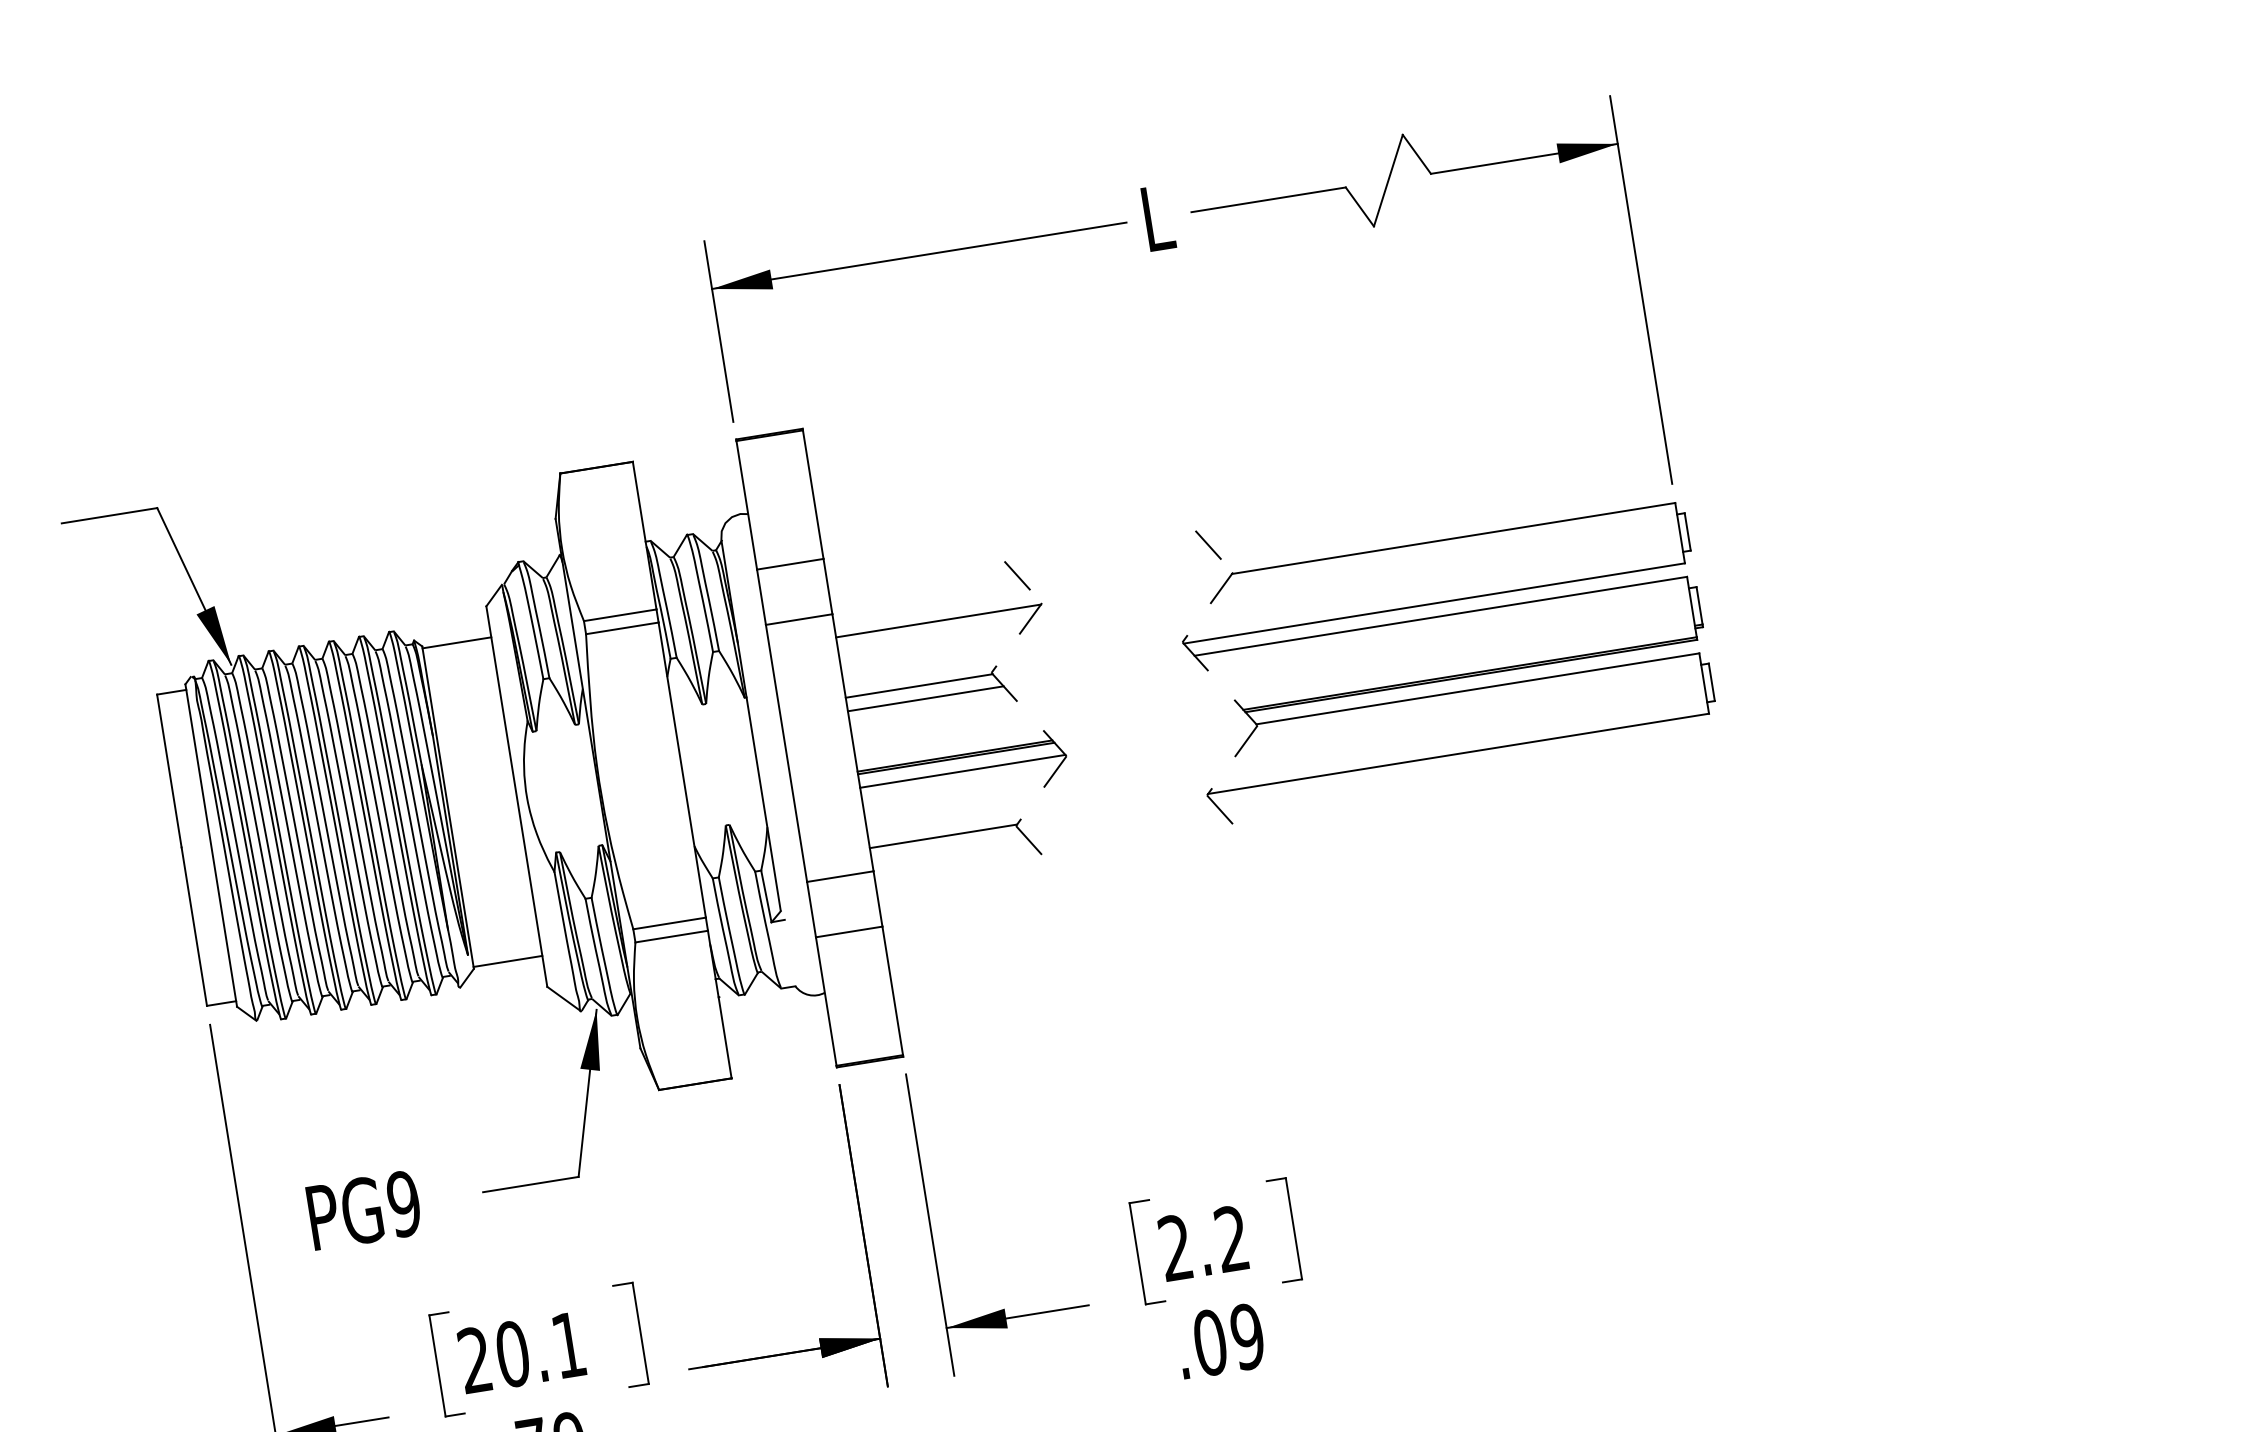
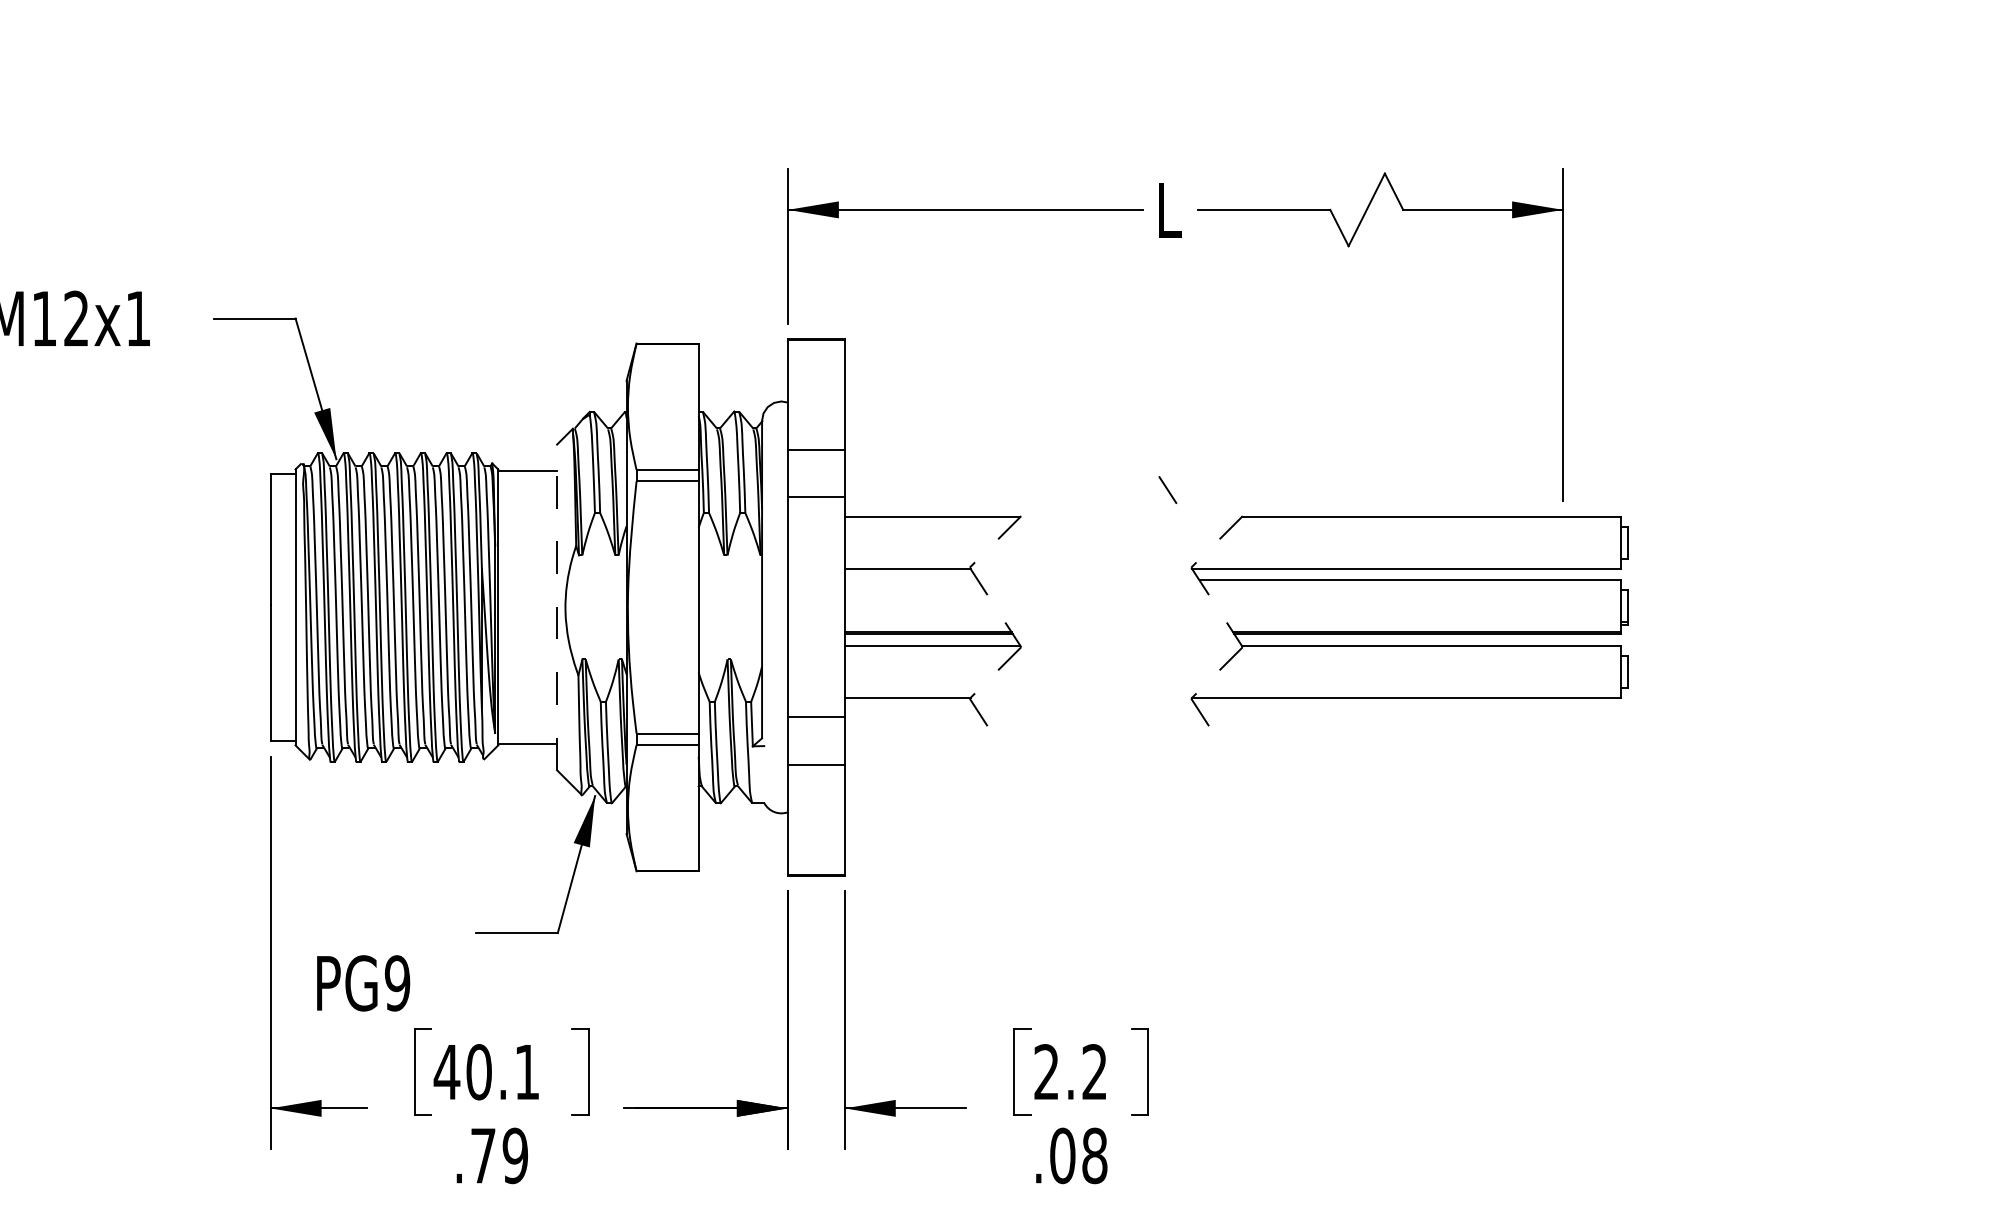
line: (1017, 576) -> (1004, 490), removed
part: (1449, 676) -> (1409, 631), moved
line: (925, 698) -> (911, 580), removed
line: (517, 796) -> (557, 607), solid -> dashed
text: (364, 1210) -> (363, 983), moved
text: (1247, 1336) -> (1094, 1155), .09 -> .08
text: (474, 1359) -> (446, 1071), 20.1 -> 40.1

